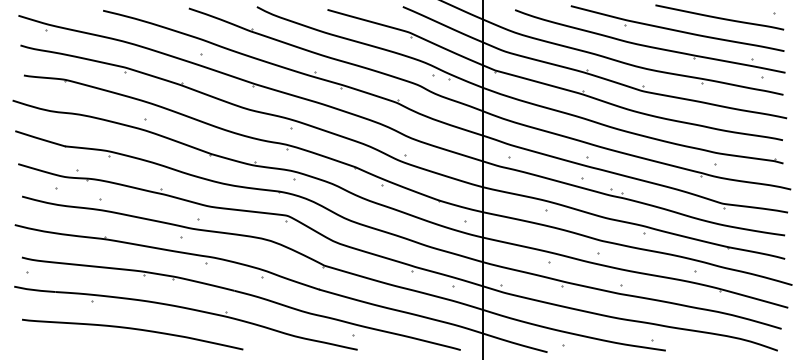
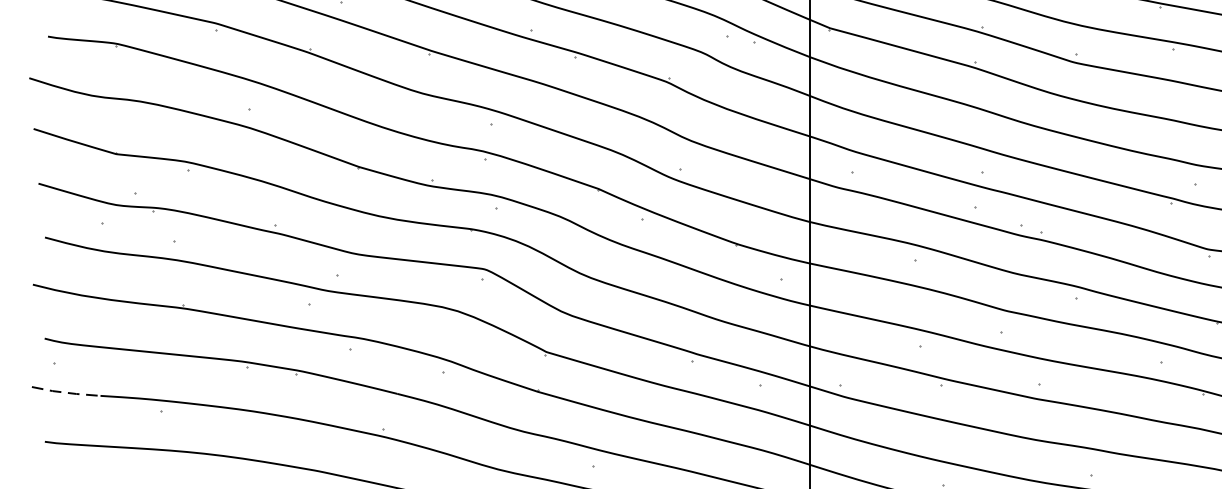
line: (35, 290) -> (67, 393), solid -> dashed

